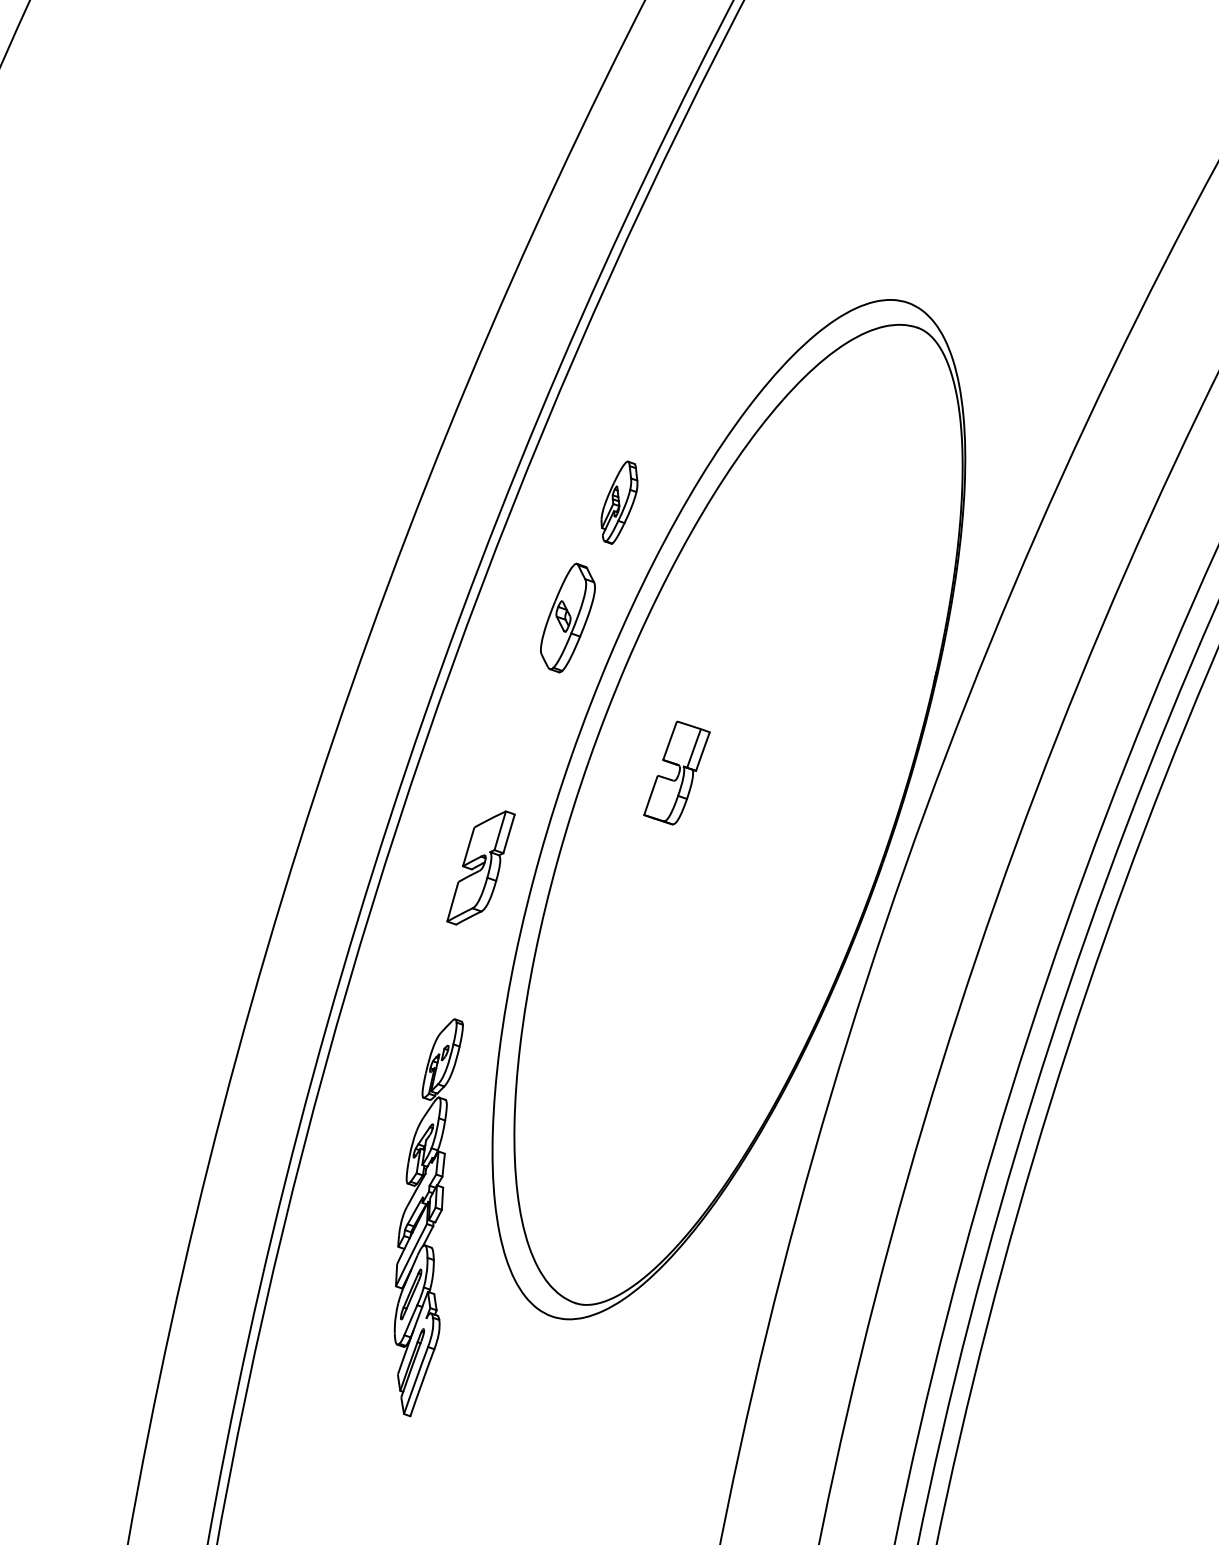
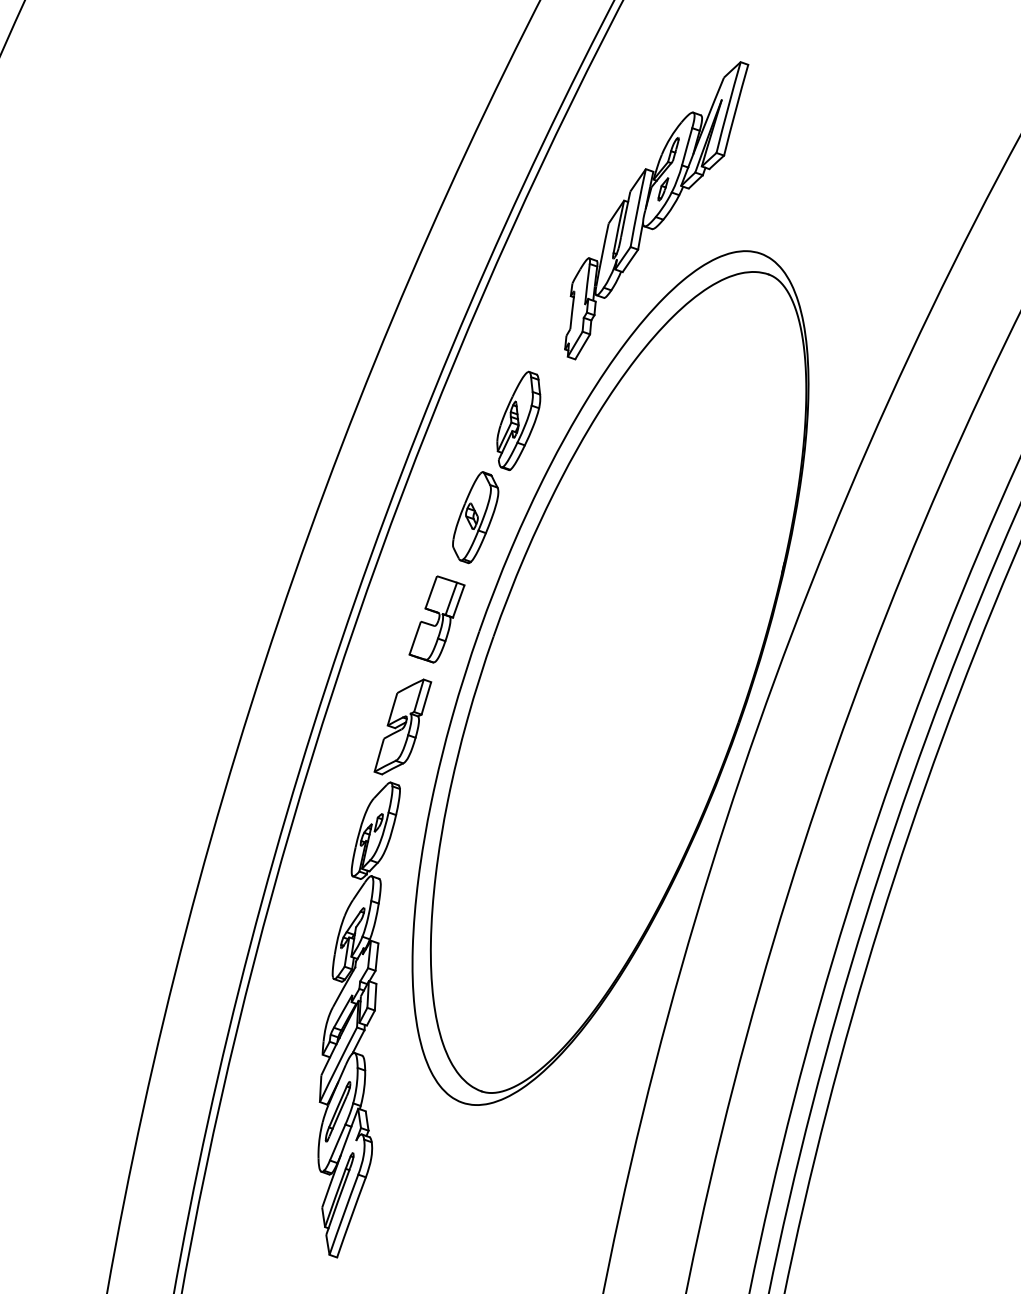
part: (783, 251) -> (656, 210), added
part: (619, 502) -> (518, 420), size x1.43
part: (676, 773) -> (436, 619), moved
part: (428, 1217) -> (358, 1019), size x1.43

